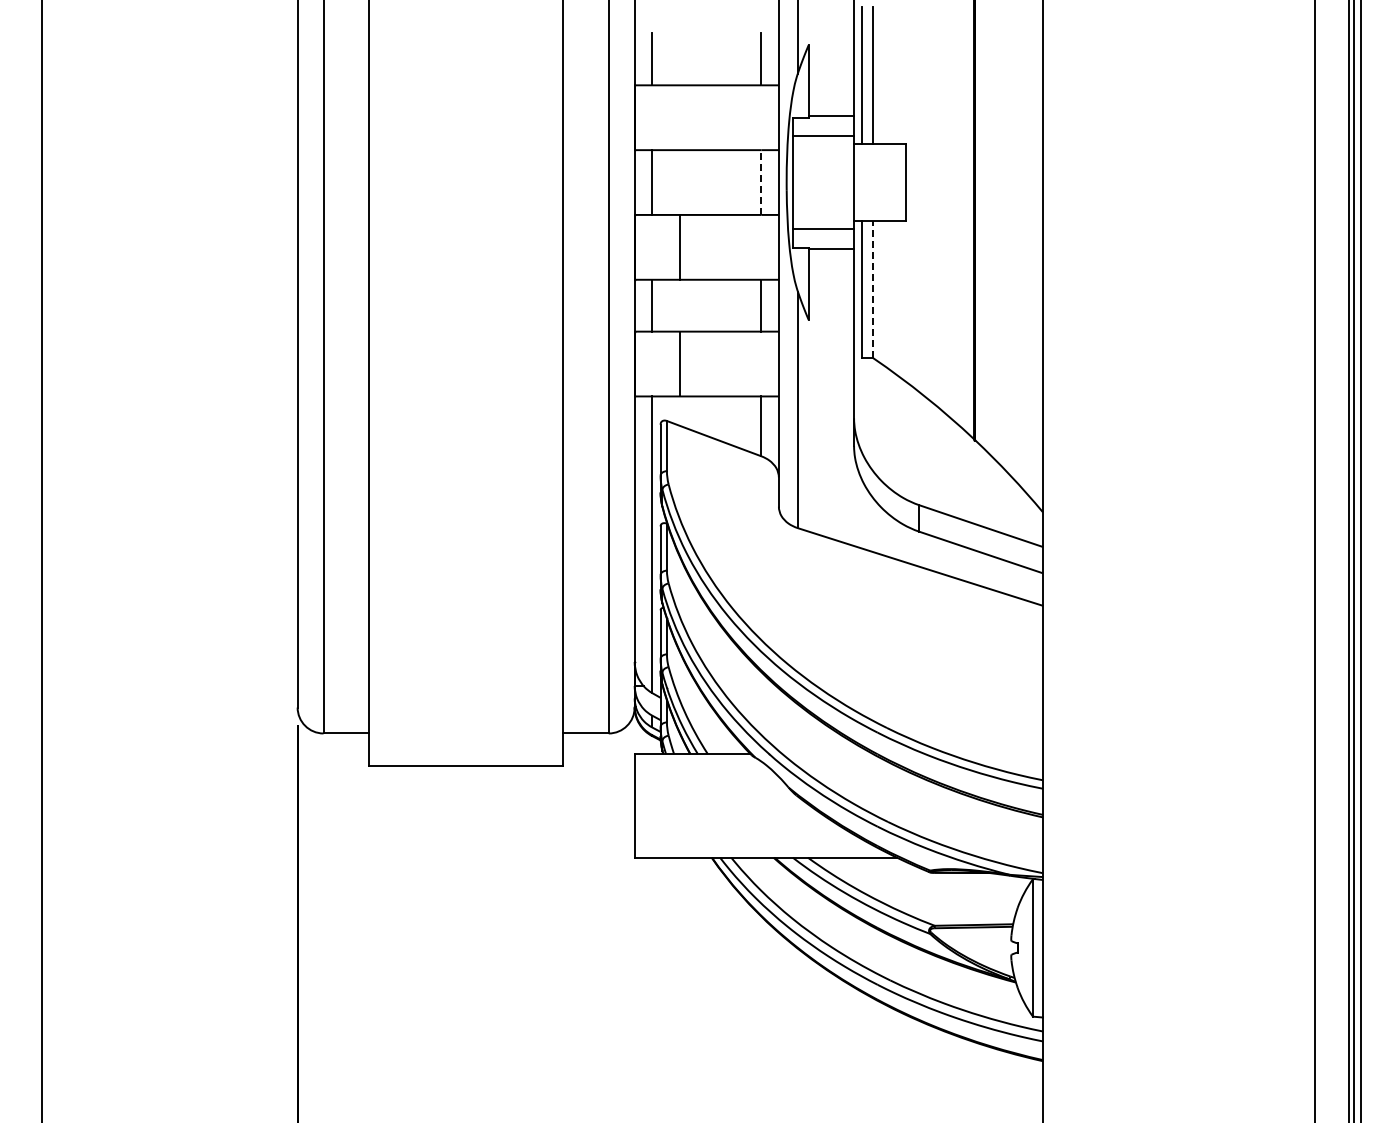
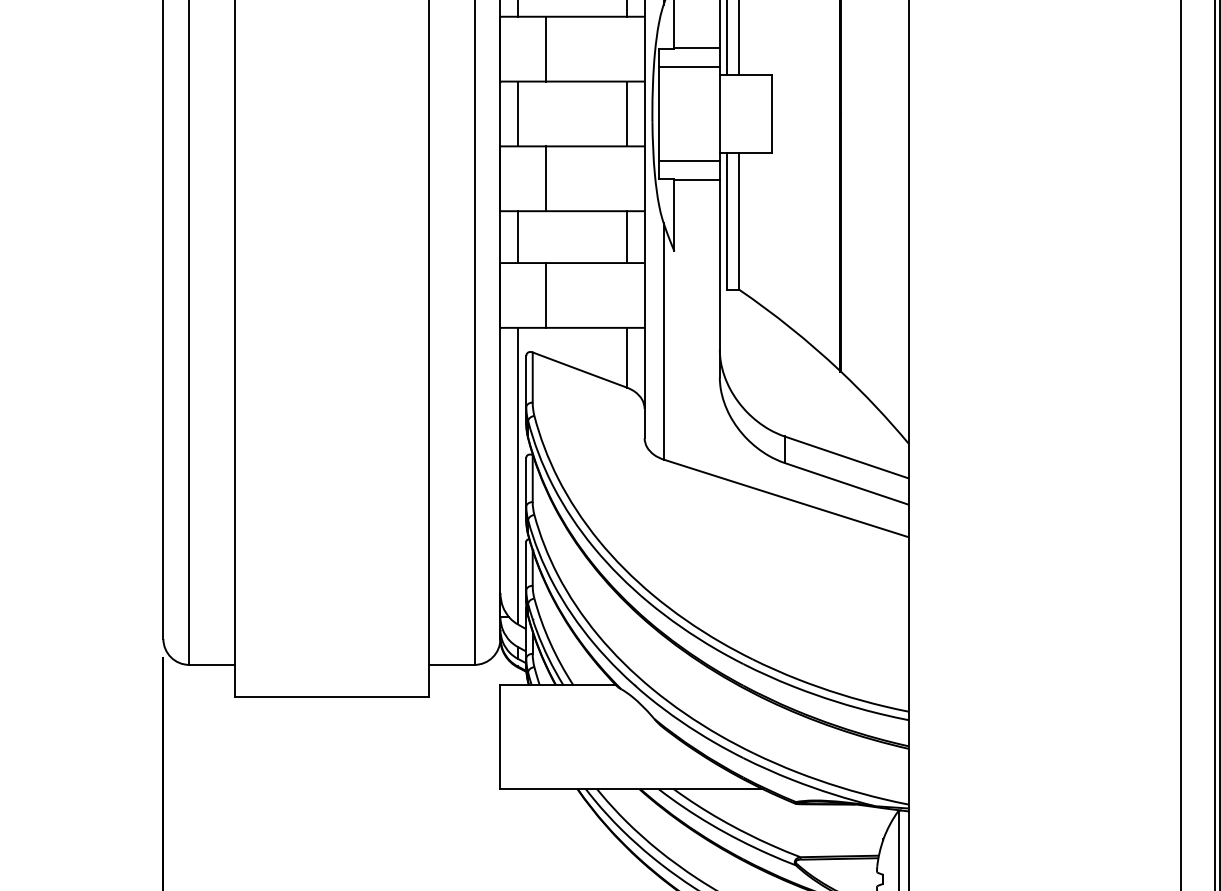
line: (680, 117) -> (546, 48), added
line: (761, 182) -> (627, 113), dashed -> solid
line: (873, 289) -> (739, 220), dashed -> solid

